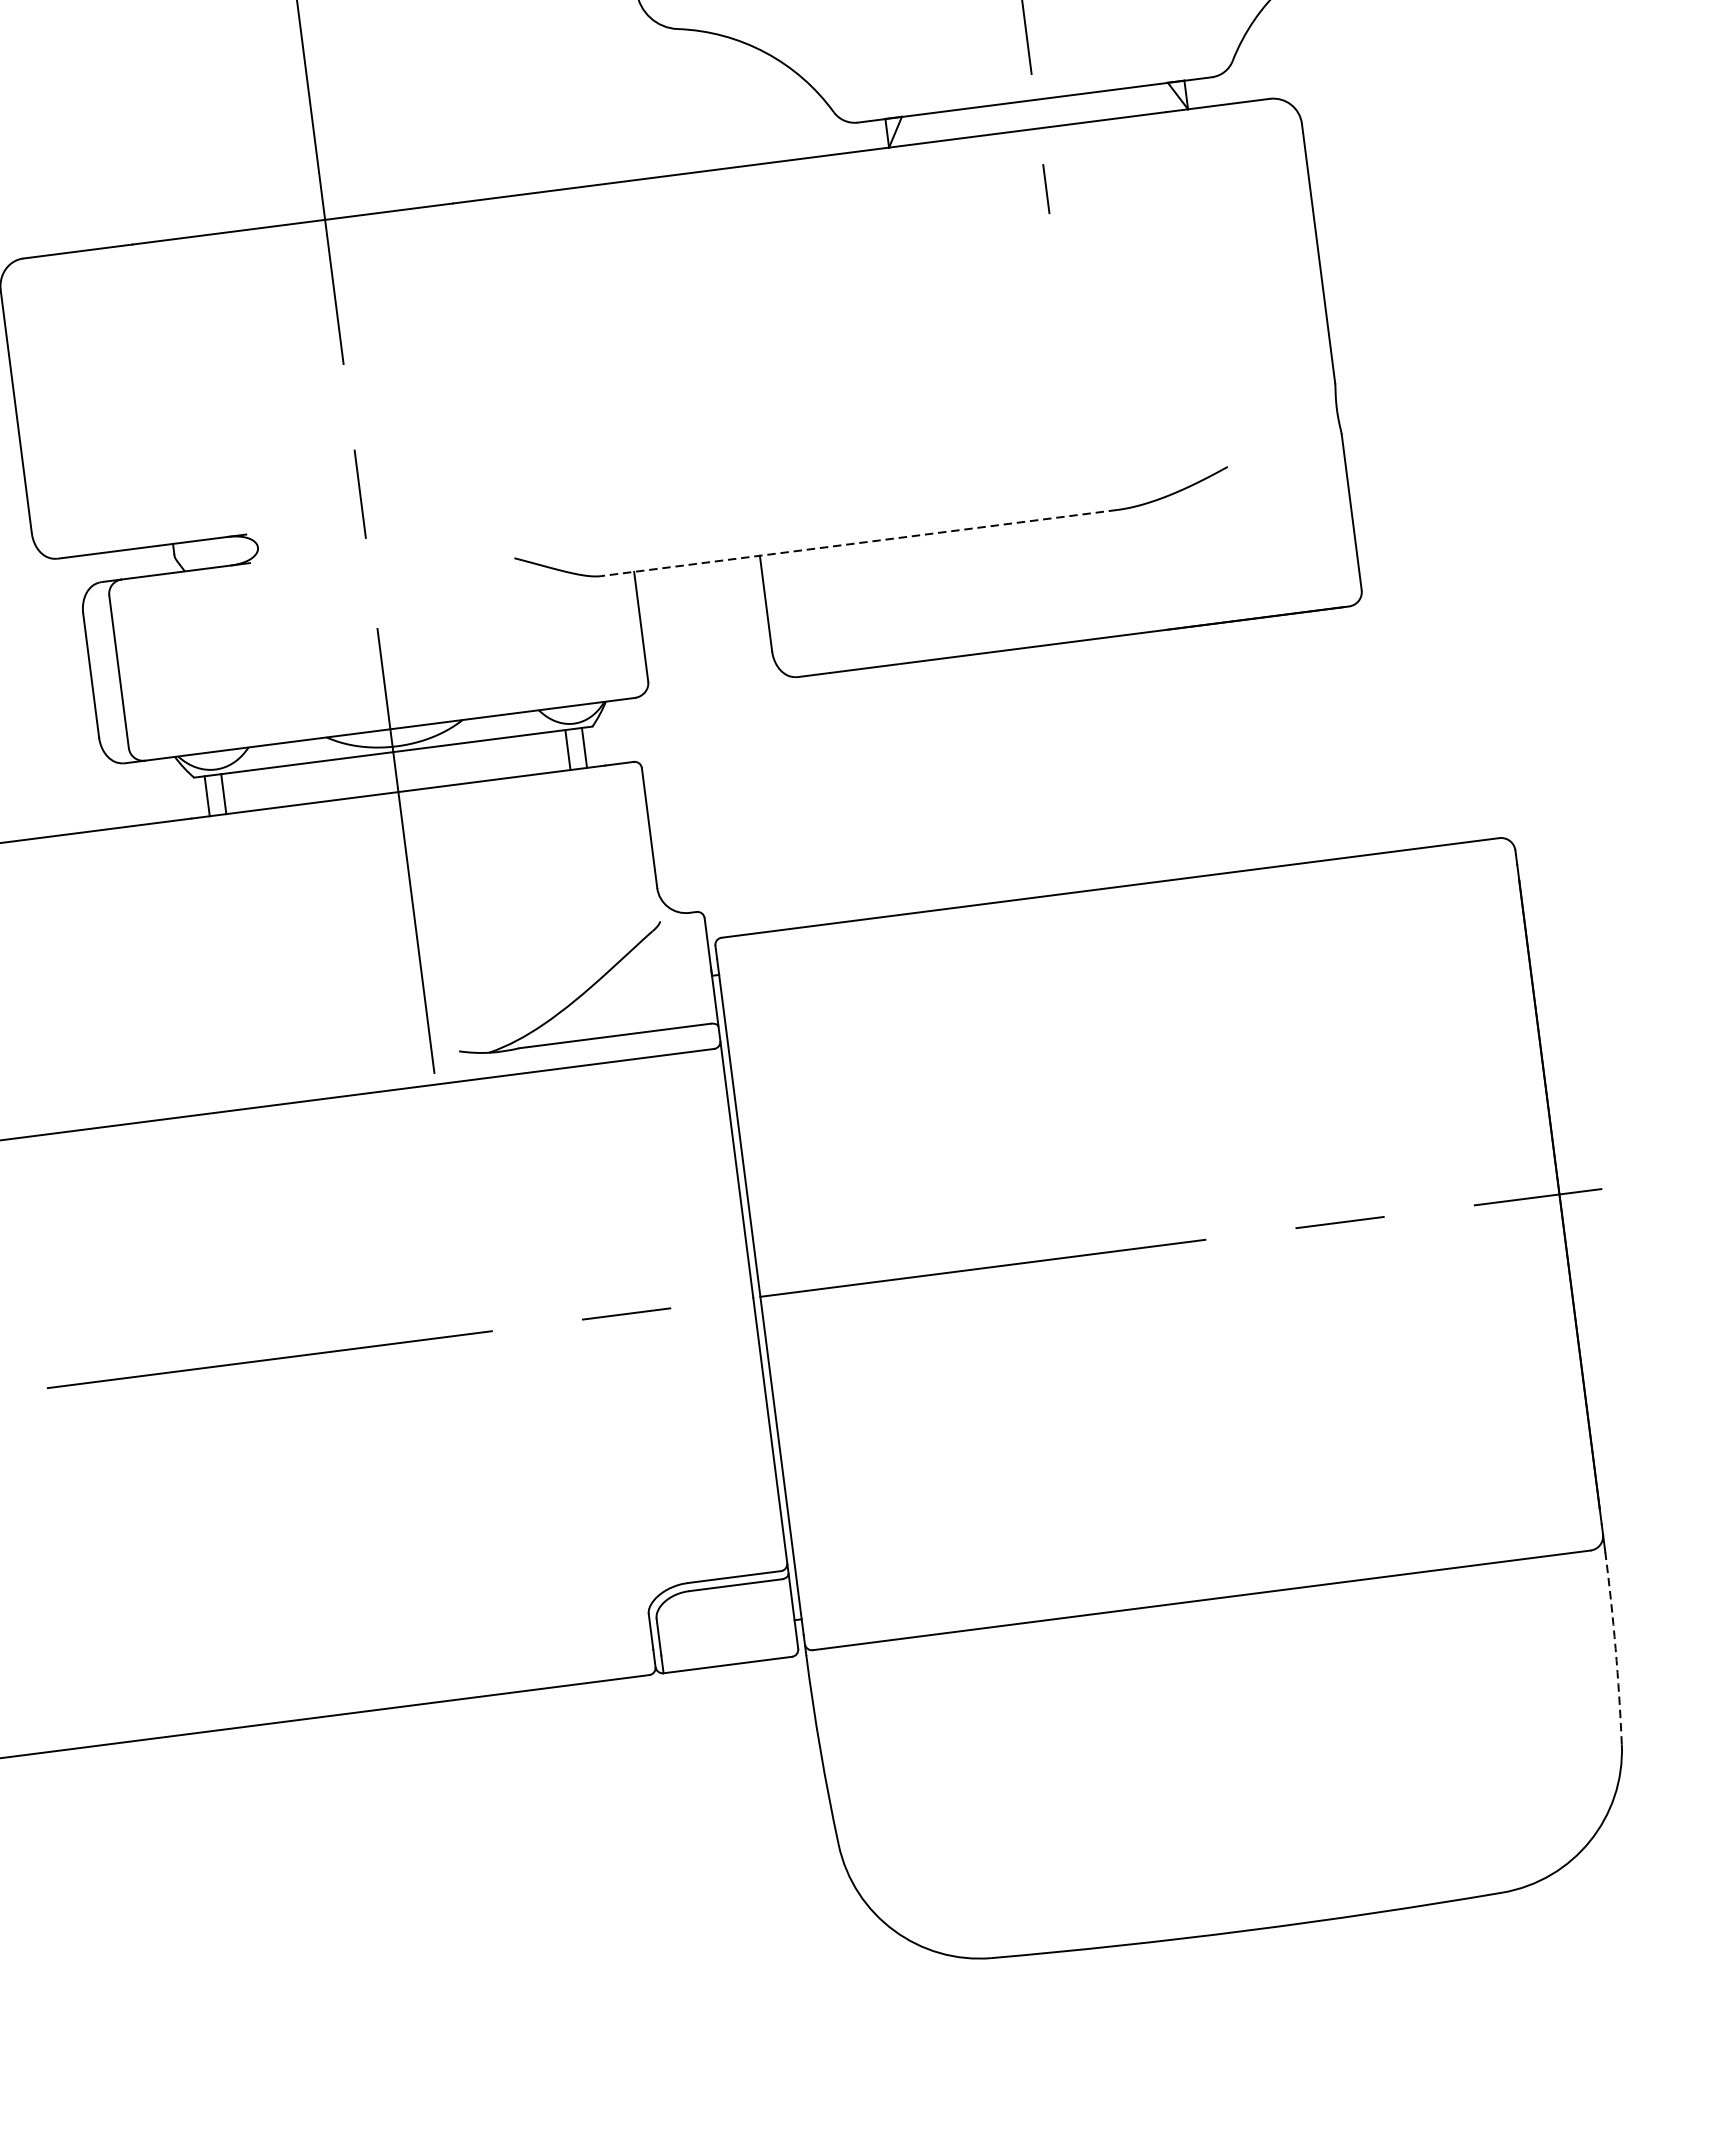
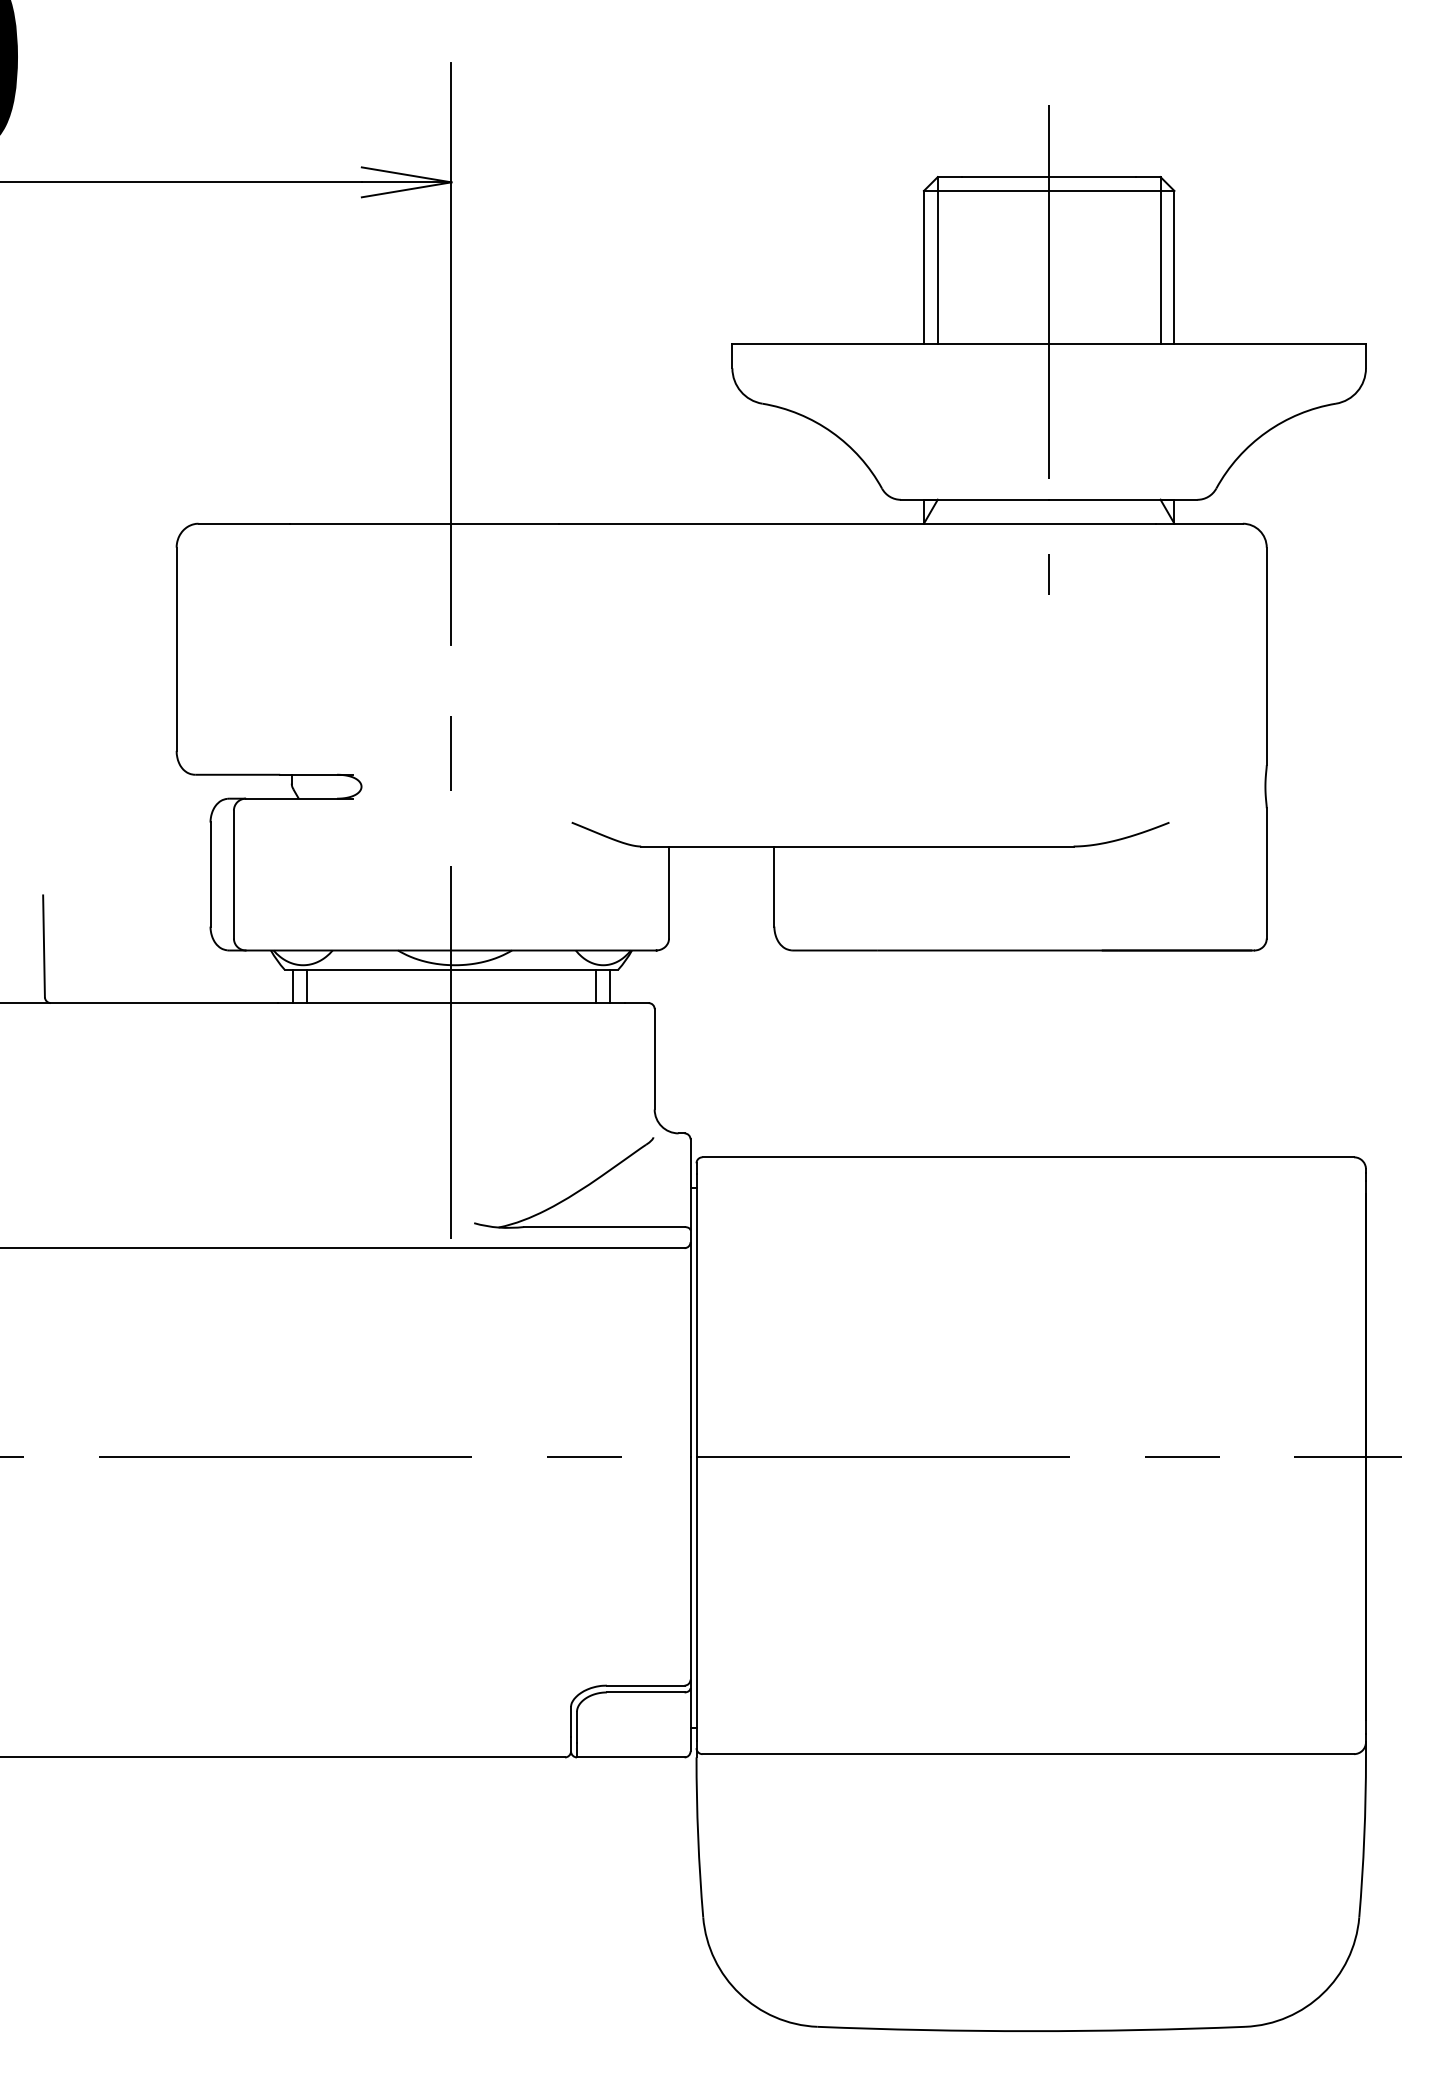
line: (857, 543) -> (856, 846), dashed -> solid
arc: (1615, 1648) -> (1364, 1837), dashed -> solid

